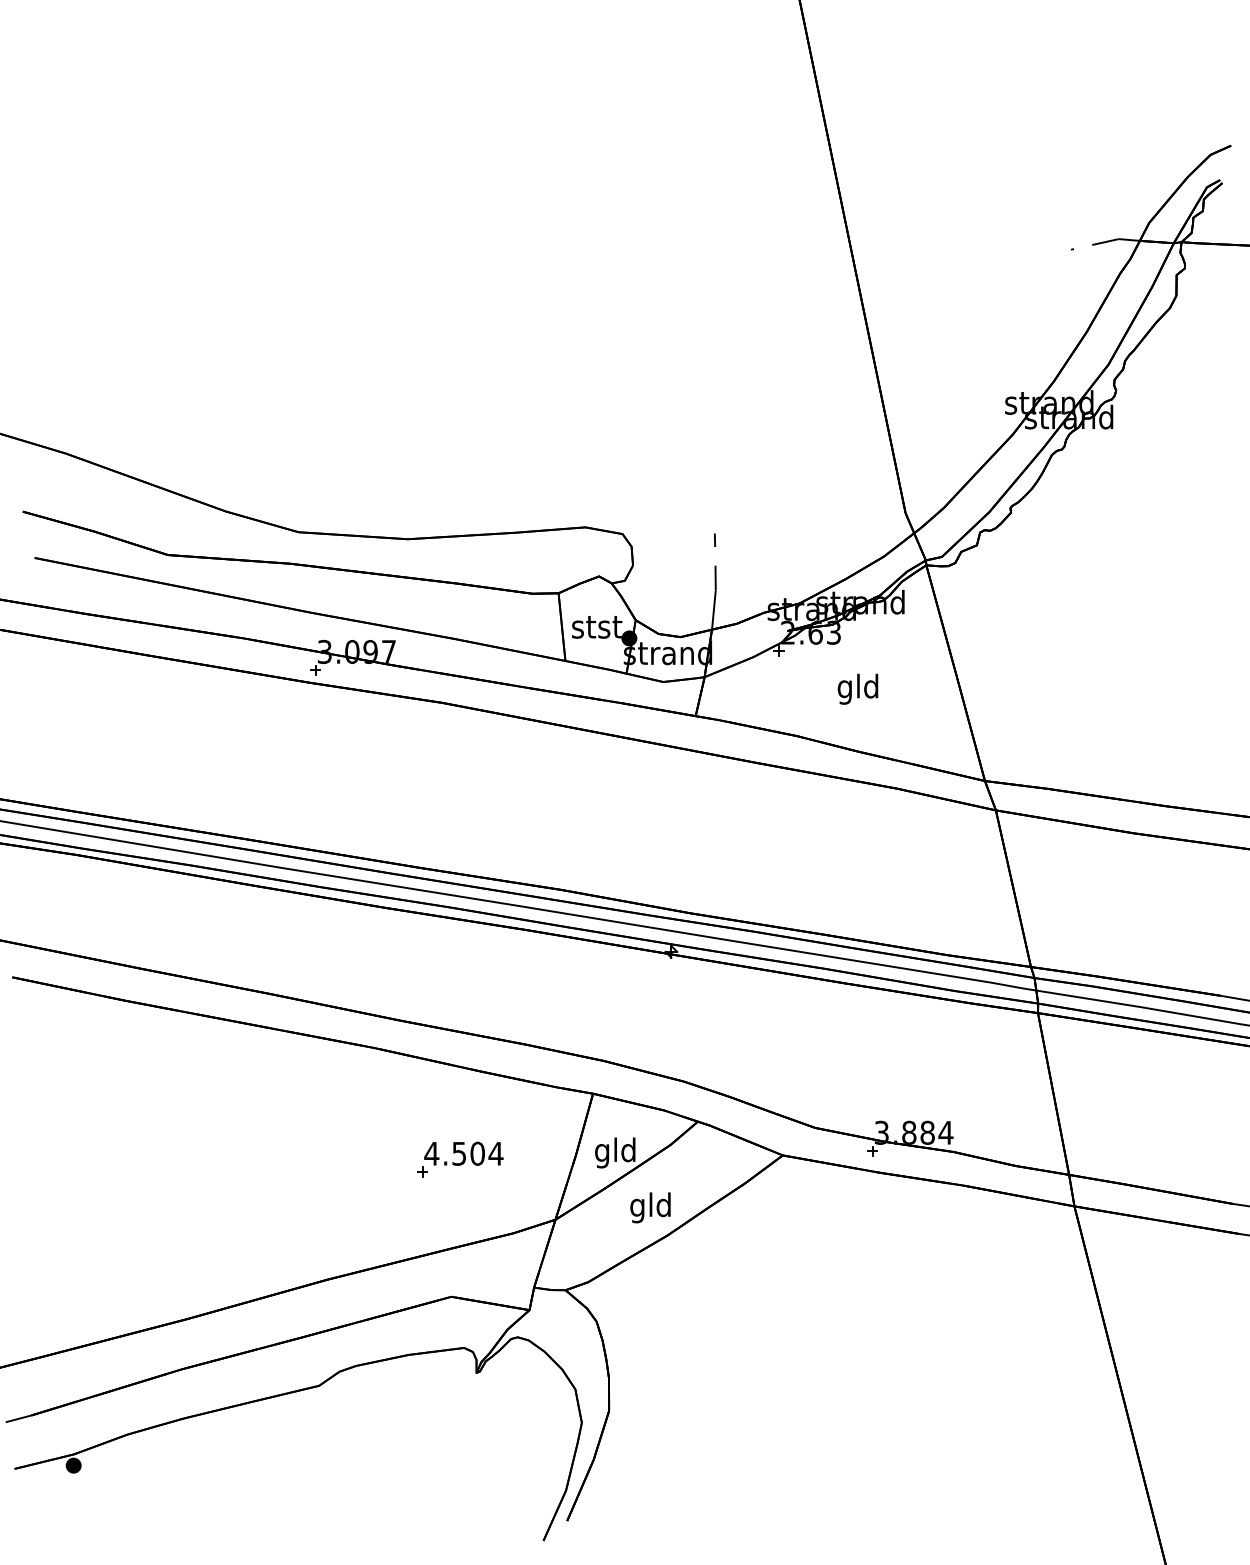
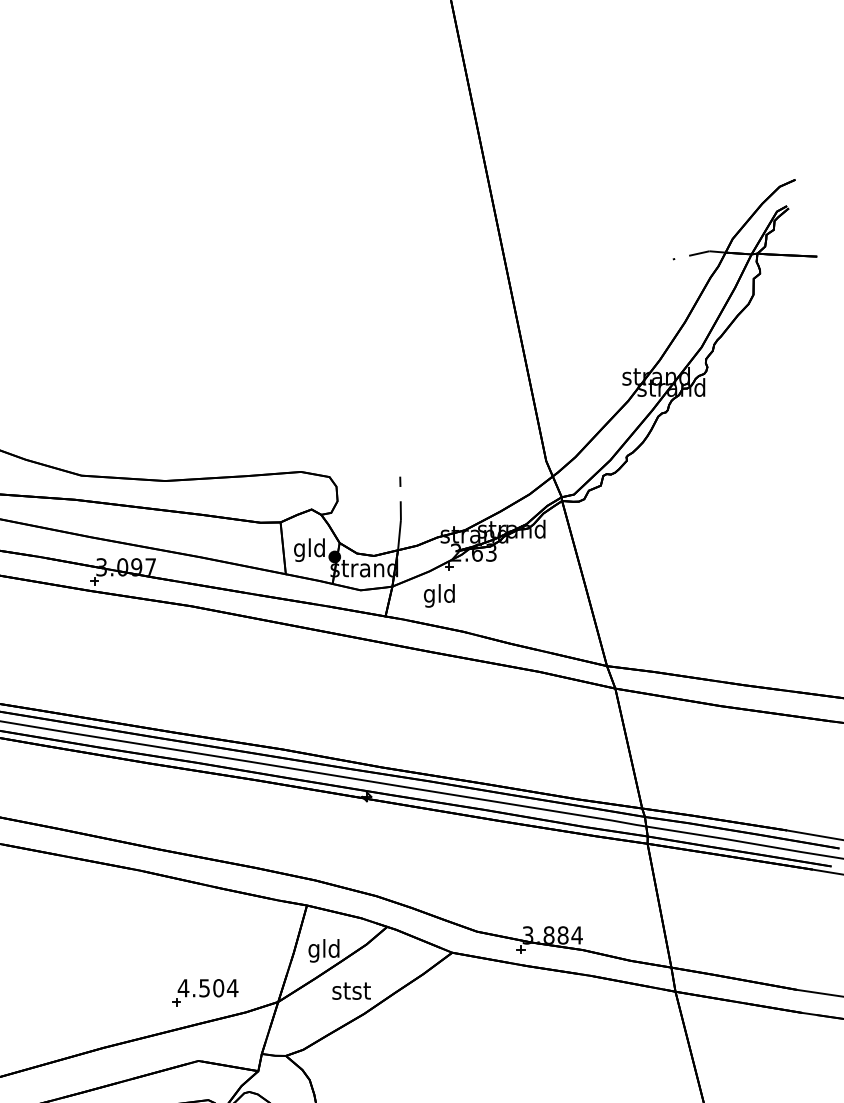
text: (597, 629) -> (310, 550), stst -> gld
text: (857, 688) -> (438, 595), moved
part: (460, 1159) -> (205, 992), moved
text: (651, 1207) -> (351, 992), gld -> stst

